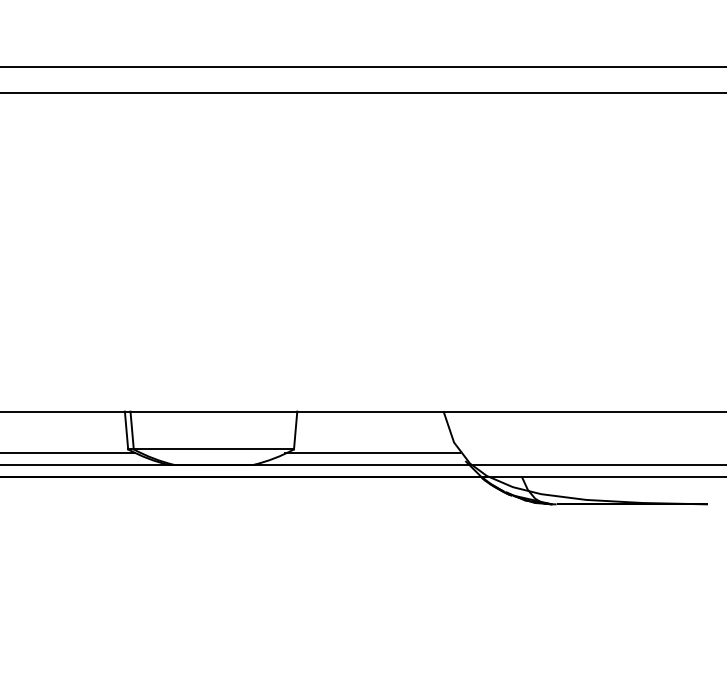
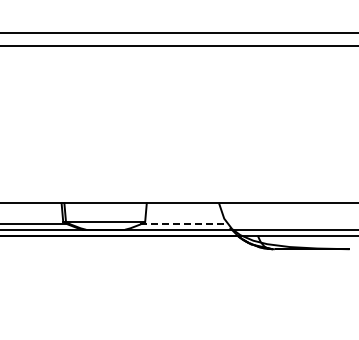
line: (371, 452) -> (183, 223), solid -> dashed

